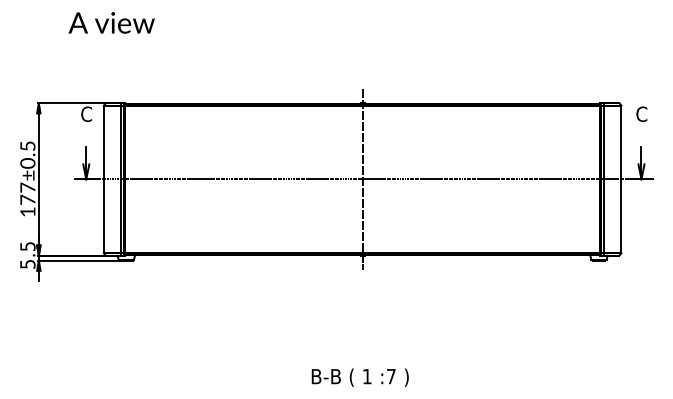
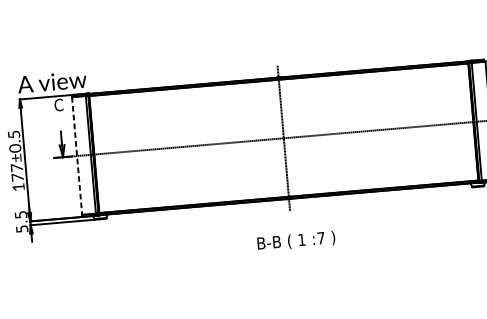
text: (111, 22) -> (51, 81), moved
line: (103, 179) -> (76, 156), solid -> dashed
text: (359, 377) -> (295, 241), moved

